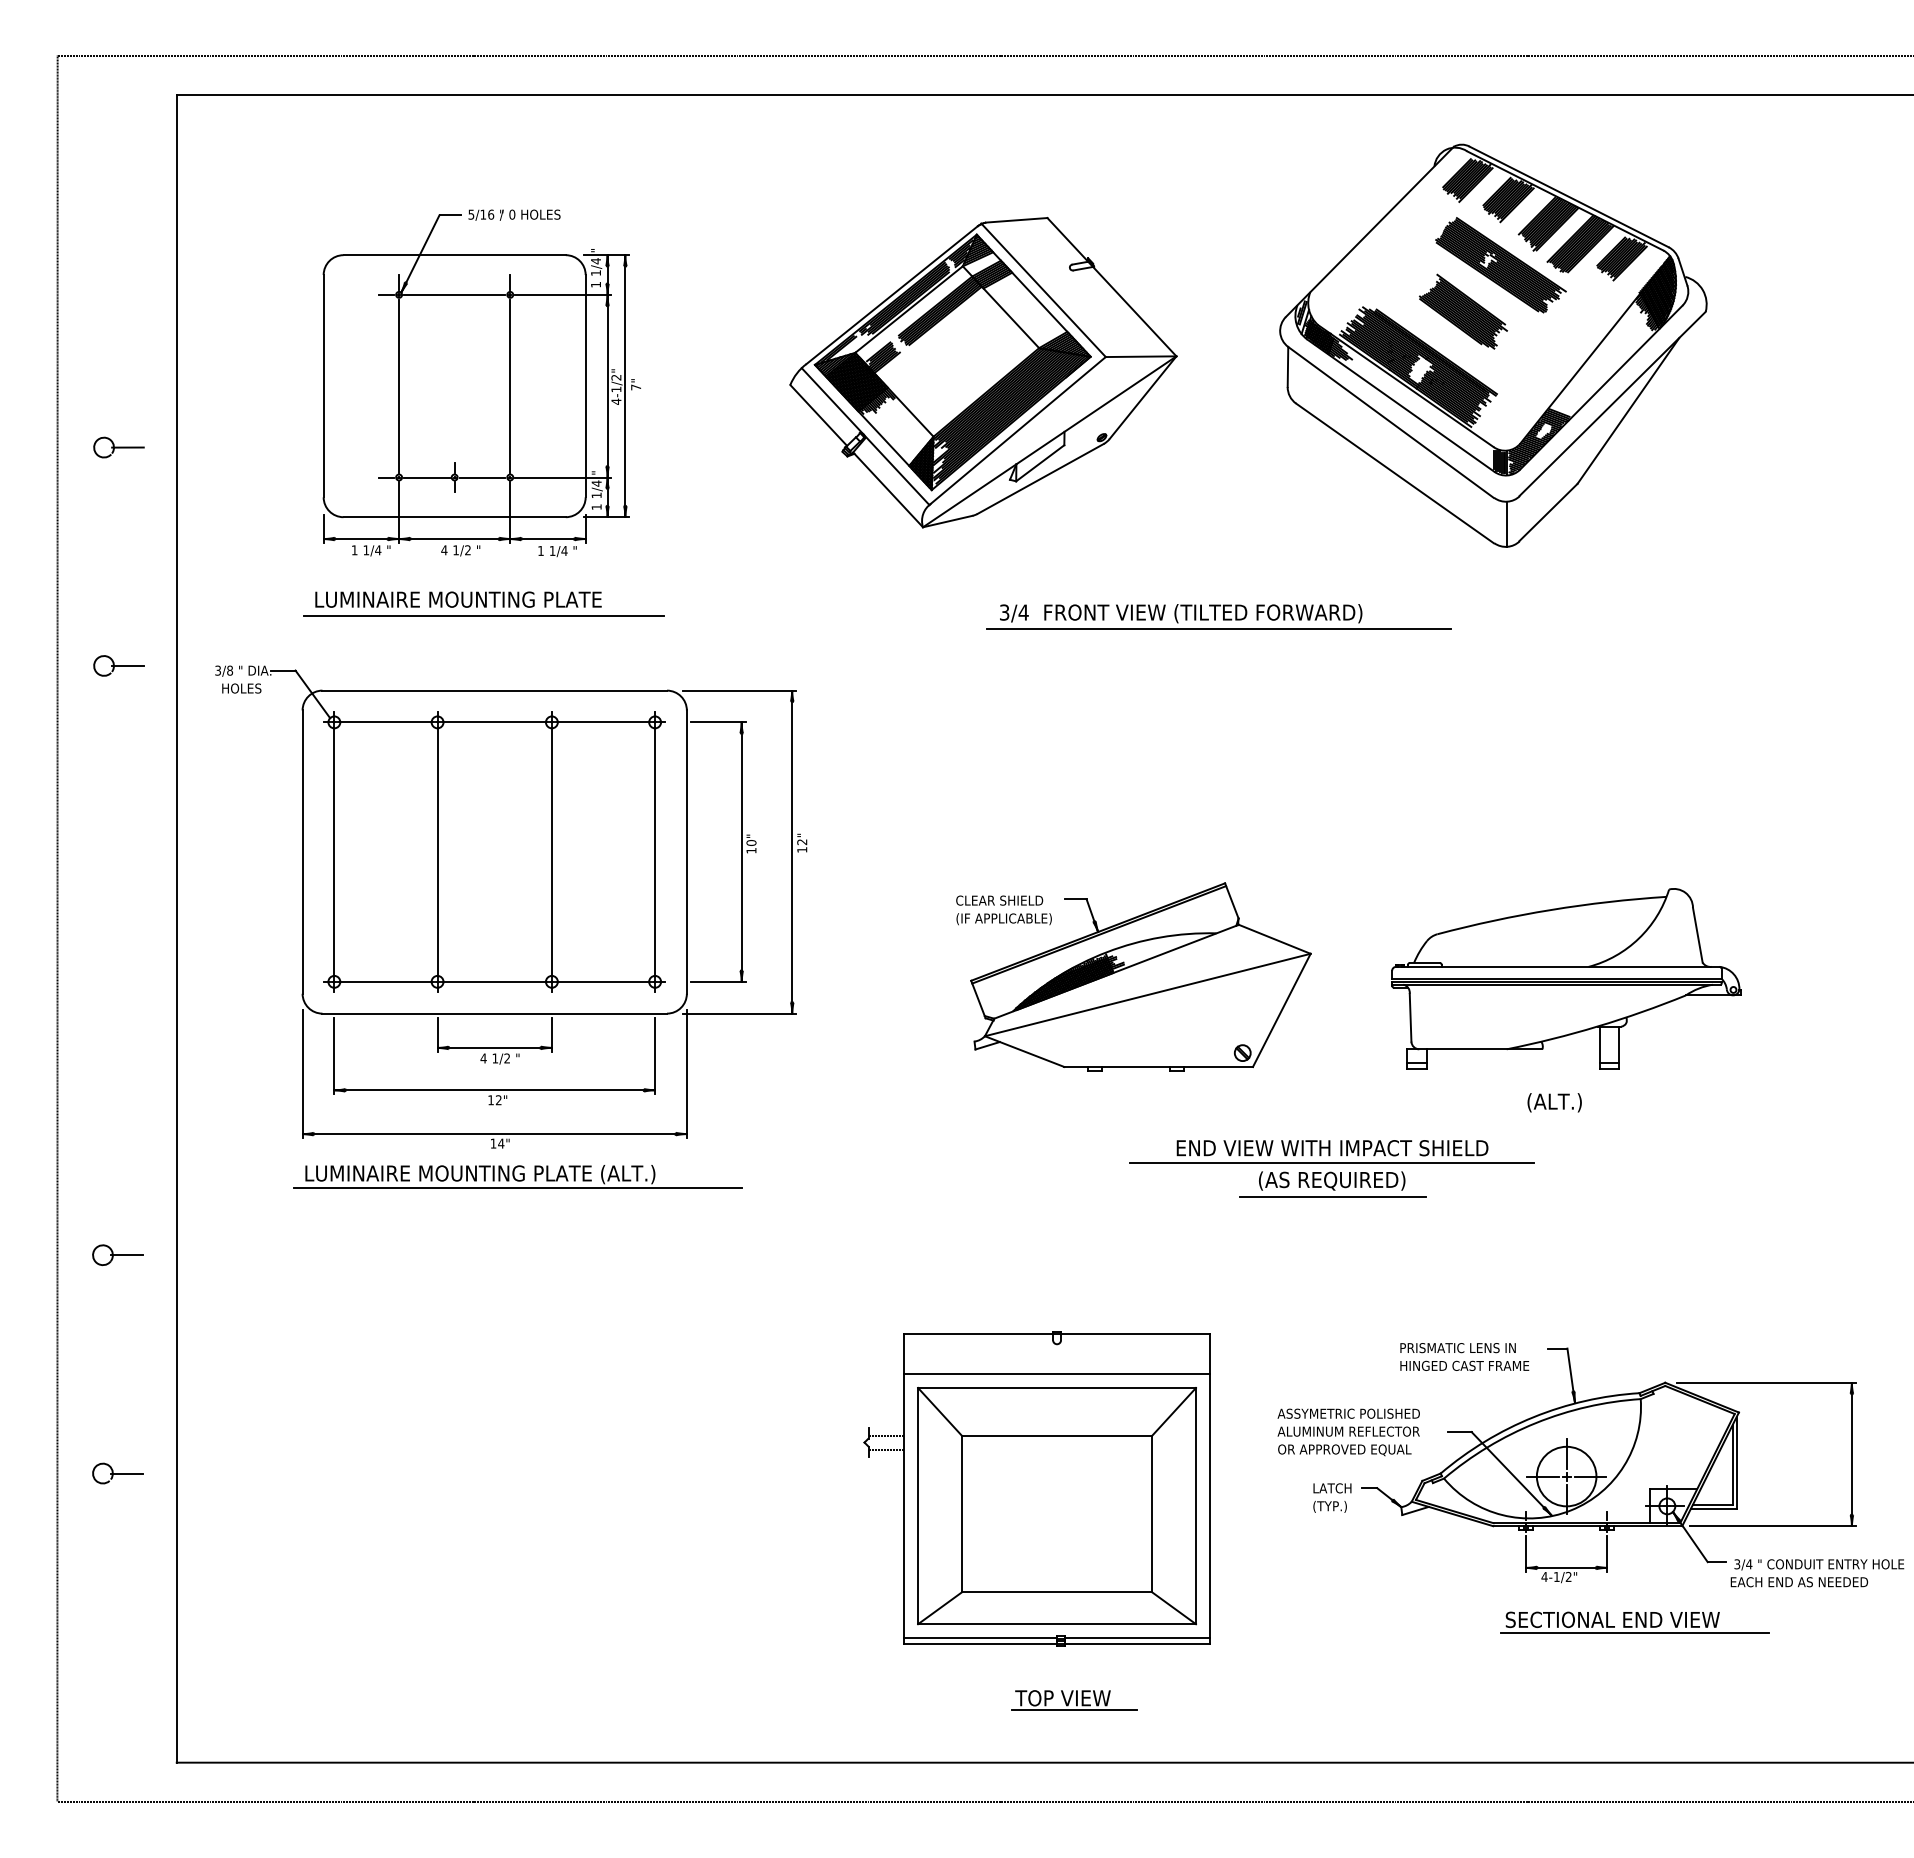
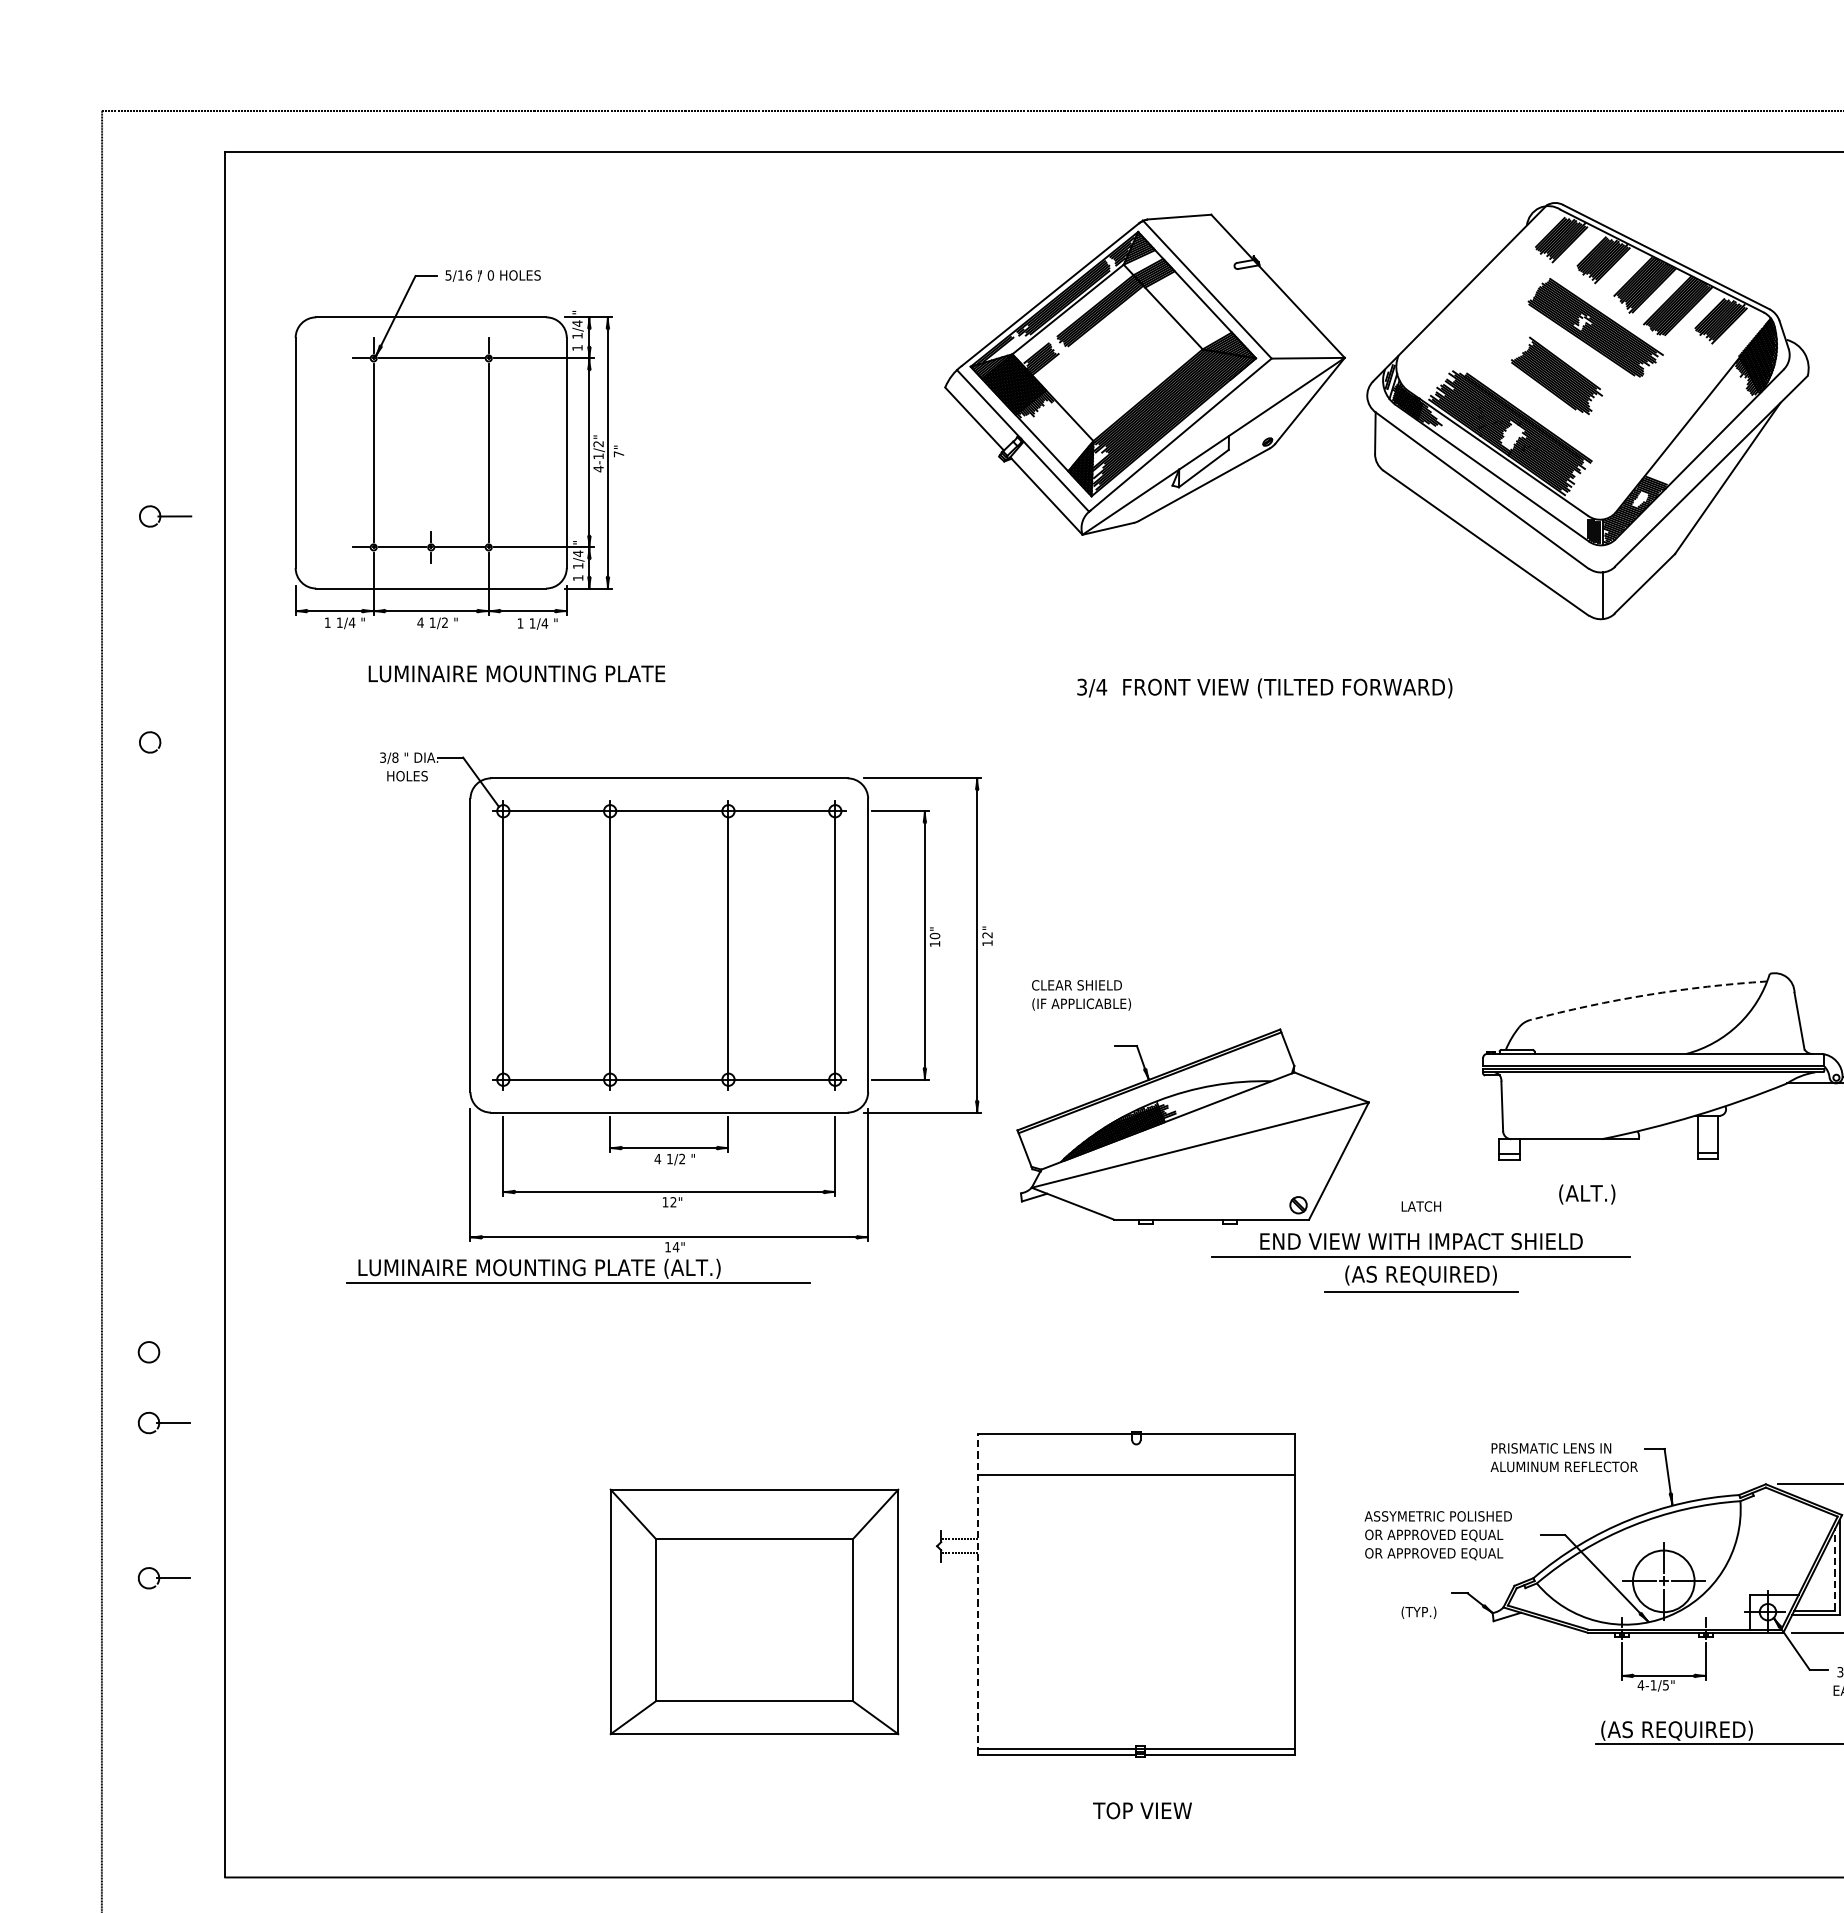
part: (983, 372) -> (1145, 374), moved
part: (481, 383) -> (458, 450), moved
line: (483, 615) -> (542, 690), removed
line: (1219, 628) -> (1304, 703), removed
line: (127, 665) -> (174, 741), removed
part: (511, 906) -> (686, 1001), moved
arc: (1551, 909) -> (1648, 994), solid -> dashed
part: (1140, 976) -> (1192, 1125), moved
text: (1554, 1102) -> (1587, 1194), moved
line: (126, 1255) -> (173, 1352), removed
part: (117, 1323) -> (164, 1422), added
text: (1470, 1365) -> (1564, 1466), HINGED CAST FRAME -> ALUMINUM REFLECTOR
text: (1348, 1432) -> (1438, 1535), ALUMINUM REFLECTOR -> OR APPROVED EQUAL
line: (1732, 1465) -> (1835, 1569), solid -> dashed
text: (1332, 1488) -> (1421, 1206), moved
line: (904, 1489) -> (978, 1594), solid -> dashed
part: (1056, 1506) -> (753, 1612), moved
text: (1568, 1576) -> (1665, 1684), 4-1/2" -> 4-1/5"
text: (1612, 1620) -> (1711, 1730), SECTIONAL END VIEW -> (AS REQUIRED)
line: (1074, 1710) -> (1154, 1823), removed

